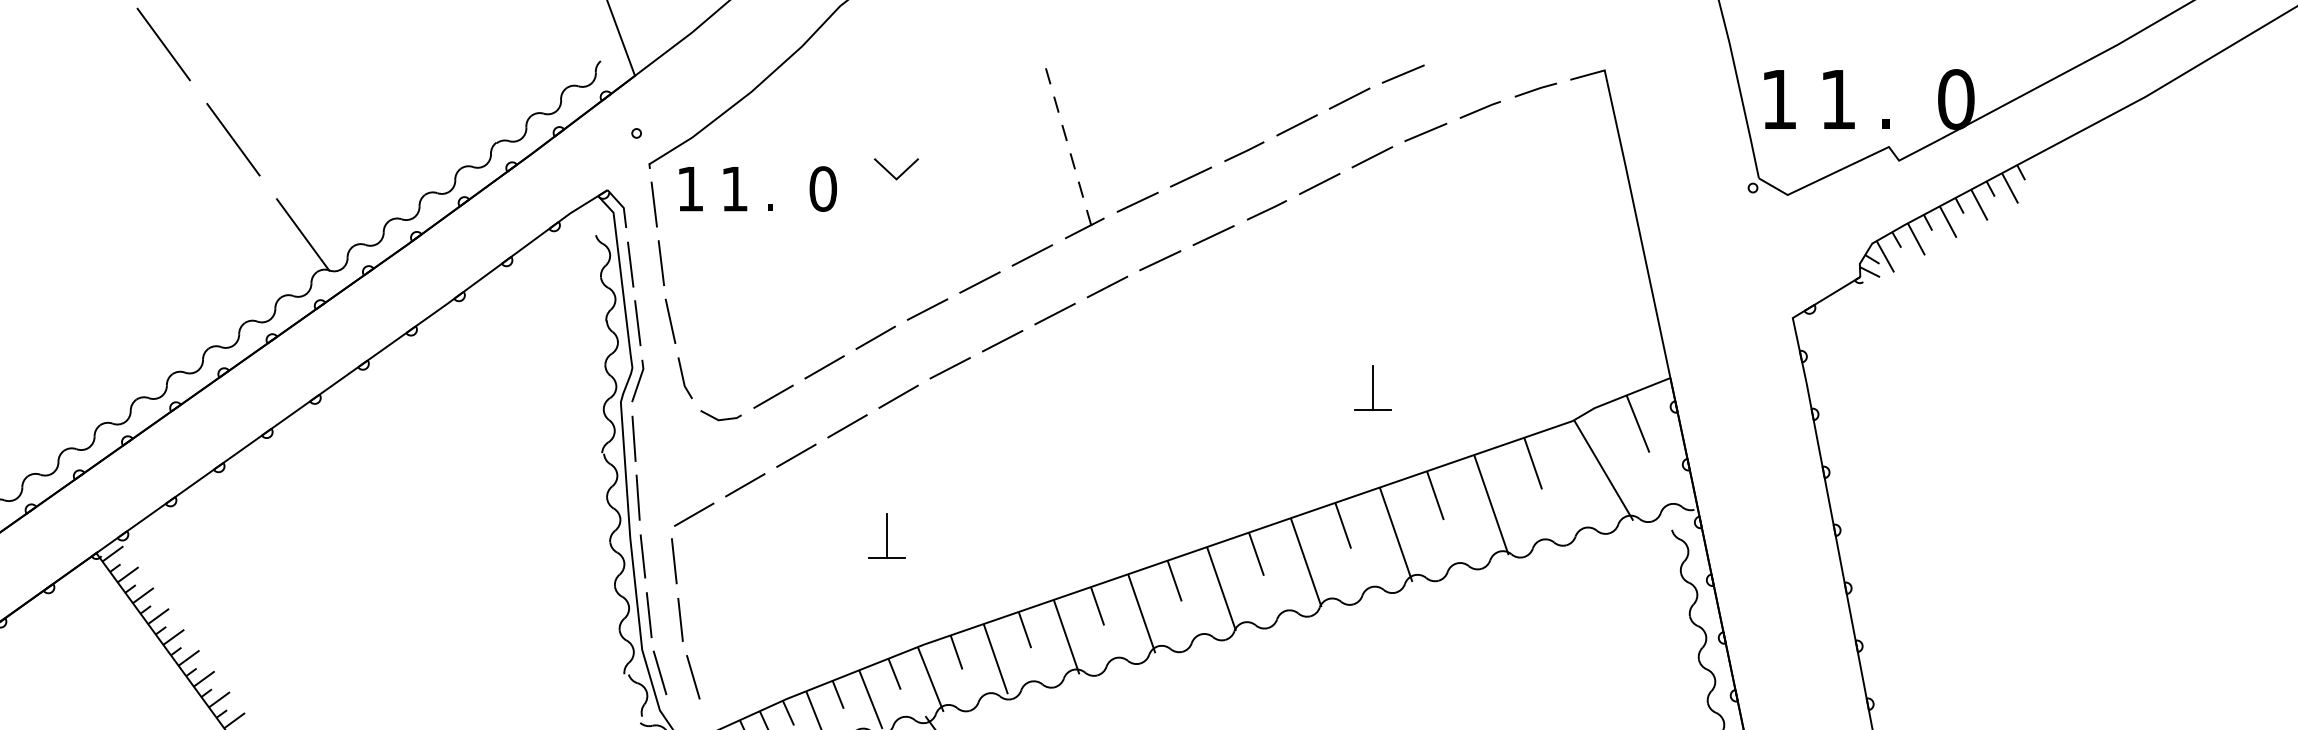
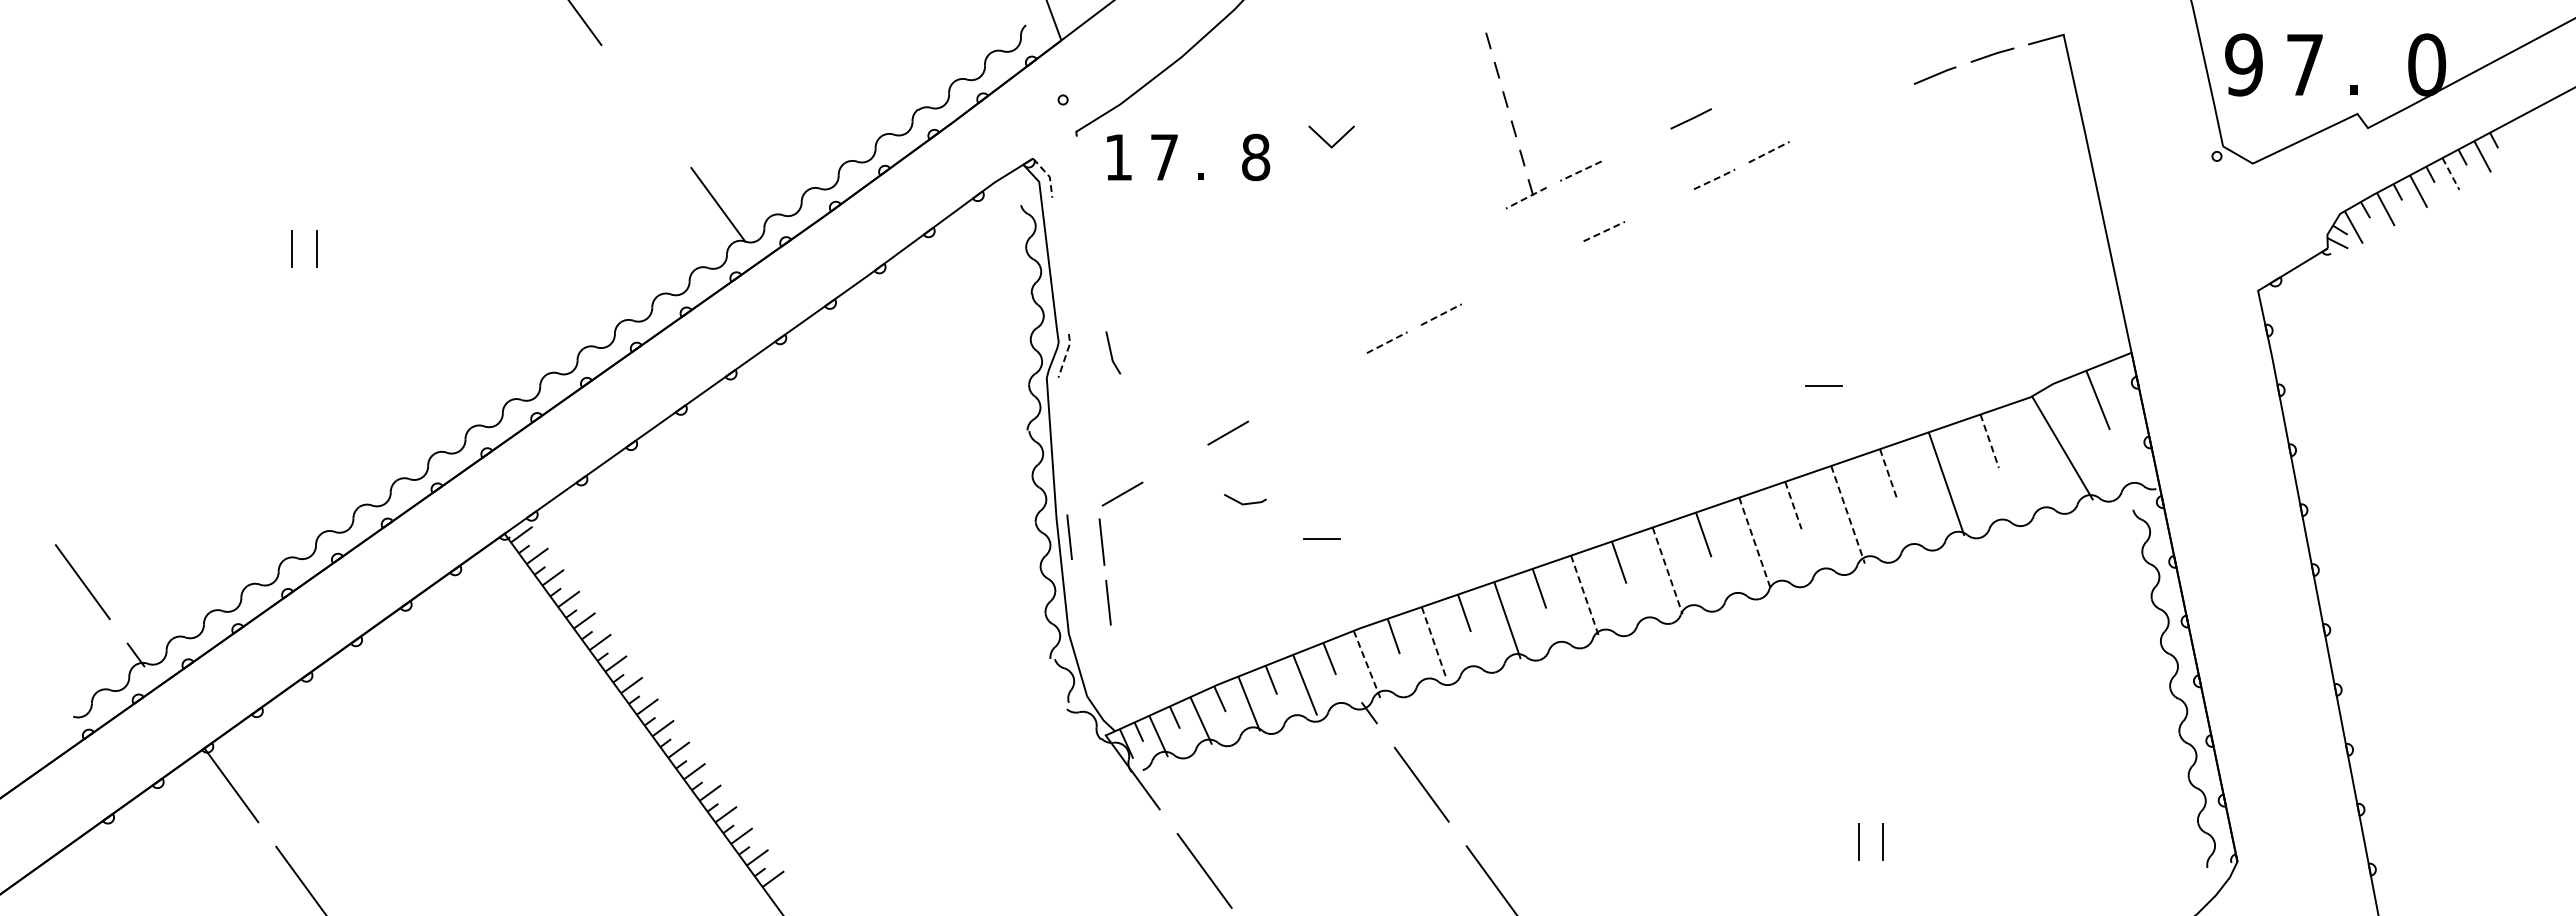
line: (1403, 73) -> (1855, 38), removed
line: (1349, 98) -> (1799, 63), removed
text: (1778, 99) -> (2243, 64), 1 -> 9
text: (1837, 99) -> (2304, 64), 1 -> 7
line: (1296, 125) -> (1745, 91), removed
line: (1425, 132) -> (1878, 98), removed
line: (233, 139) -> (646, 106), removed
line: (1372, 157) -> (1823, 124), removed
line: (1190, 176) -> (1635, 144), removed
line: (1320, 184) -> (1769, 152), solid -> dashed
text: (734, 189) -> (1164, 157), 1 -> 7
text: (822, 189) -> (1255, 157), 0 -> 8
line: (1138, 202) -> (1581, 171), solid -> dashed
line: (654, 204) -> (1081, 173), removed
line: (1979, 205) -> (2451, 174), solid -> dashed
line: (623, 207) -> (1049, 176), solid -> dashed
line: (1267, 210) -> (1715, 179), solid -> dashed
line: (1084, 227) -> (1526, 197), solid -> dashed
line: (1213, 235) -> (1659, 205), removed
line: (1031, 254) -> (1471, 225), removed
line: (1160, 260) -> (1604, 231), solid -> dashed
line: (661, 262) -> (1088, 233), removed
line: (630, 264) -> (1056, 235), removed
line: (979, 281) -> (1417, 253), removed
line: (1107, 286) -> (1549, 258), removed
line: (927, 309) -> (1363, 281), removed
line: (1054, 313) -> (1495, 286), removed
line: (670, 320) -> (1098, 293), removed
line: (638, 322) -> (1064, 295), removed
line: (876, 337) -> (1310, 310), removed
line: (1002, 340) -> (1441, 314), solid -> dashed
line: (824, 367) -> (1257, 341), removed
line: (950, 368) -> (1387, 342), solid -> dashed
line: (638, 380) -> (1065, 355), solid -> dashed
line: (1373, 388) -> (1824, 363), removed
line: (773, 396) -> (1204, 371), removed
line: (898, 396) -> (1333, 371), removed
line: (721, 419) -> (1245, 503), moved
line: (846, 426) -> (1280, 402), removed
line: (633, 438) -> (1059, 415), removed
line: (1532, 463) -> (1989, 441), solid -> dashed
line: (745, 485) -> (1175, 463), removed
line: (1435, 495) -> (1888, 474), solid -> dashed
line: (638, 497) -> (1064, 476), removed
line: (1343, 525) -> (1793, 505), solid -> dashed
line: (1396, 534) -> (1848, 514), solid -> dashed
line: (887, 535) -> (1322, 515), removed
line: (1306, 562) -> (1755, 543), solid -> dashed
line: (1221, 588) -> (1667, 570), solid -> dashed
line: (1142, 613) -> (1585, 596), solid -> dashed
line: (648, 614) -> (1075, 597), removed
line: (995, 659) -> (1434, 643), solid -> dashed
line: (659, 672) -> (1086, 657), removed
line: (693, 677) -> (1121, 662), removed
line: (931, 679) -> (1367, 664), solid -> dashed

